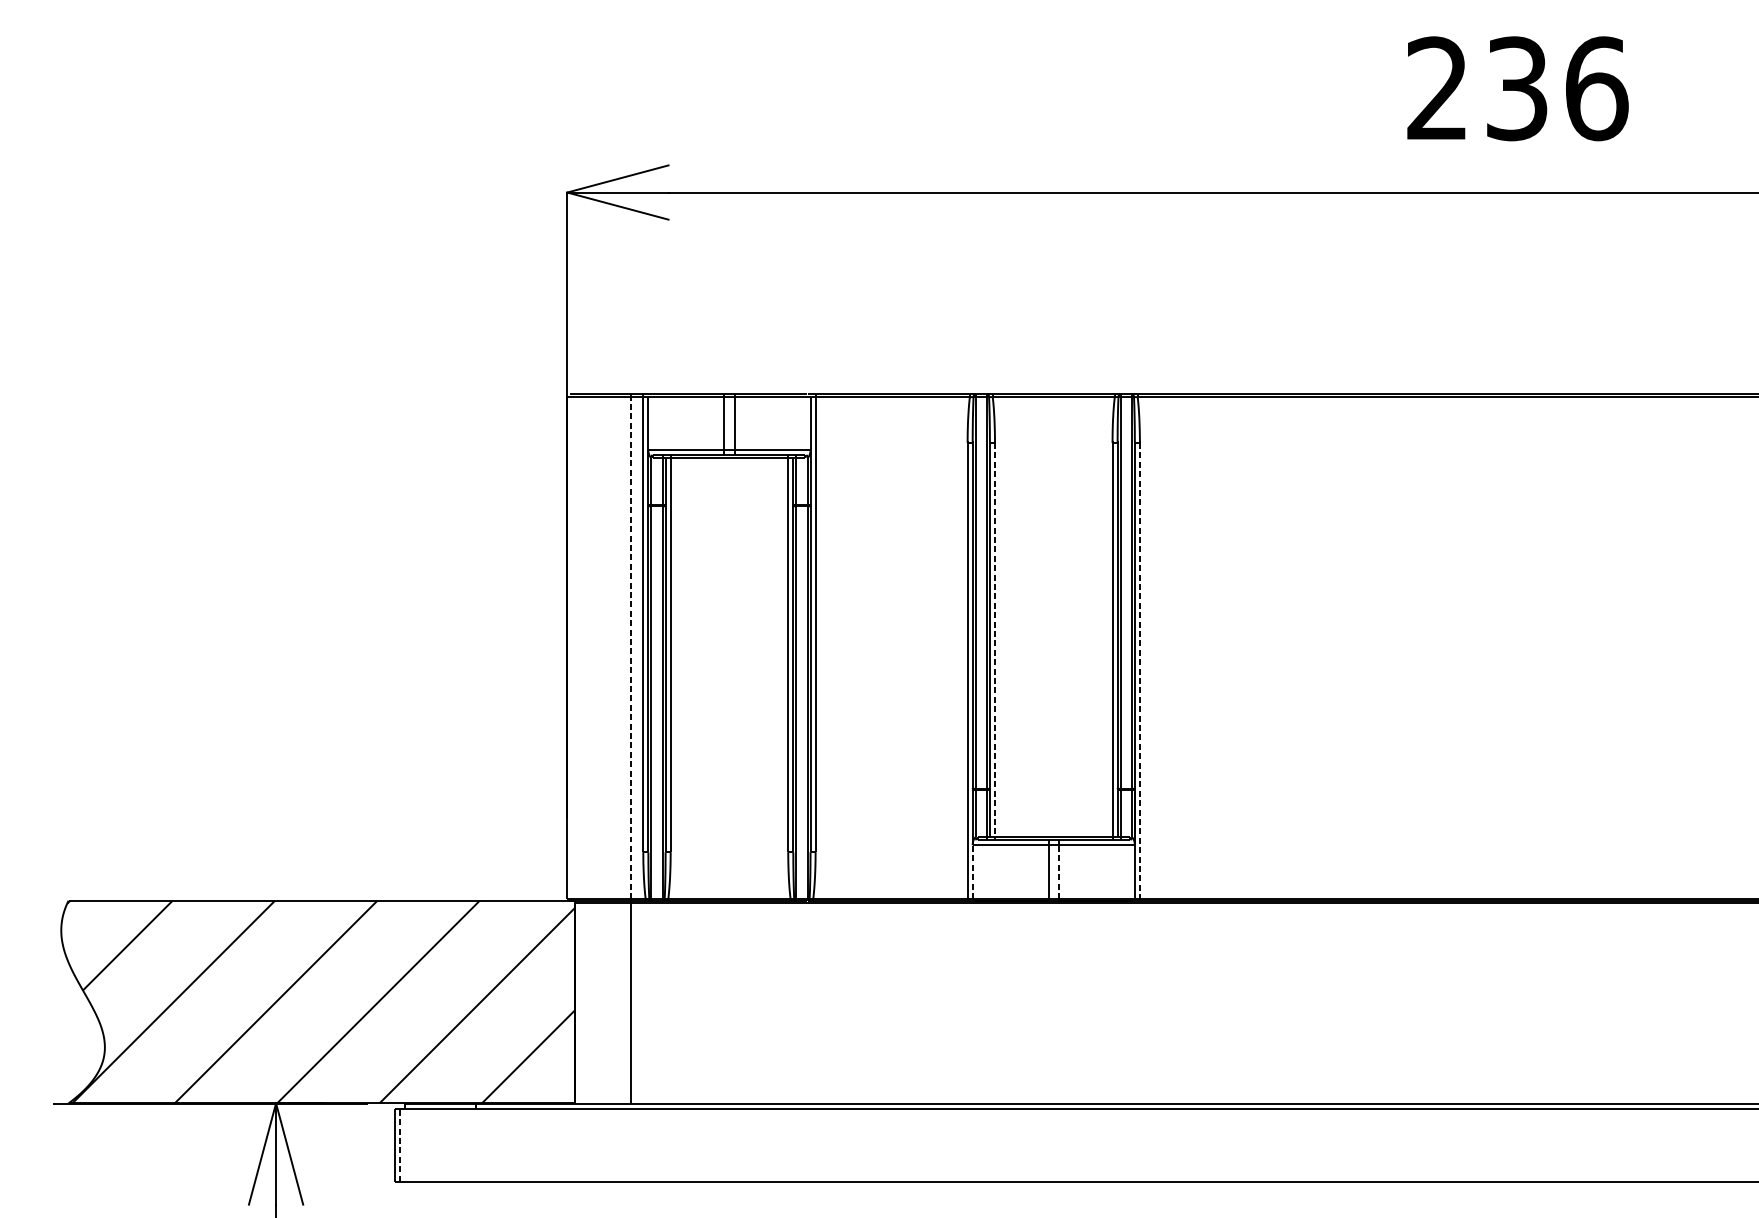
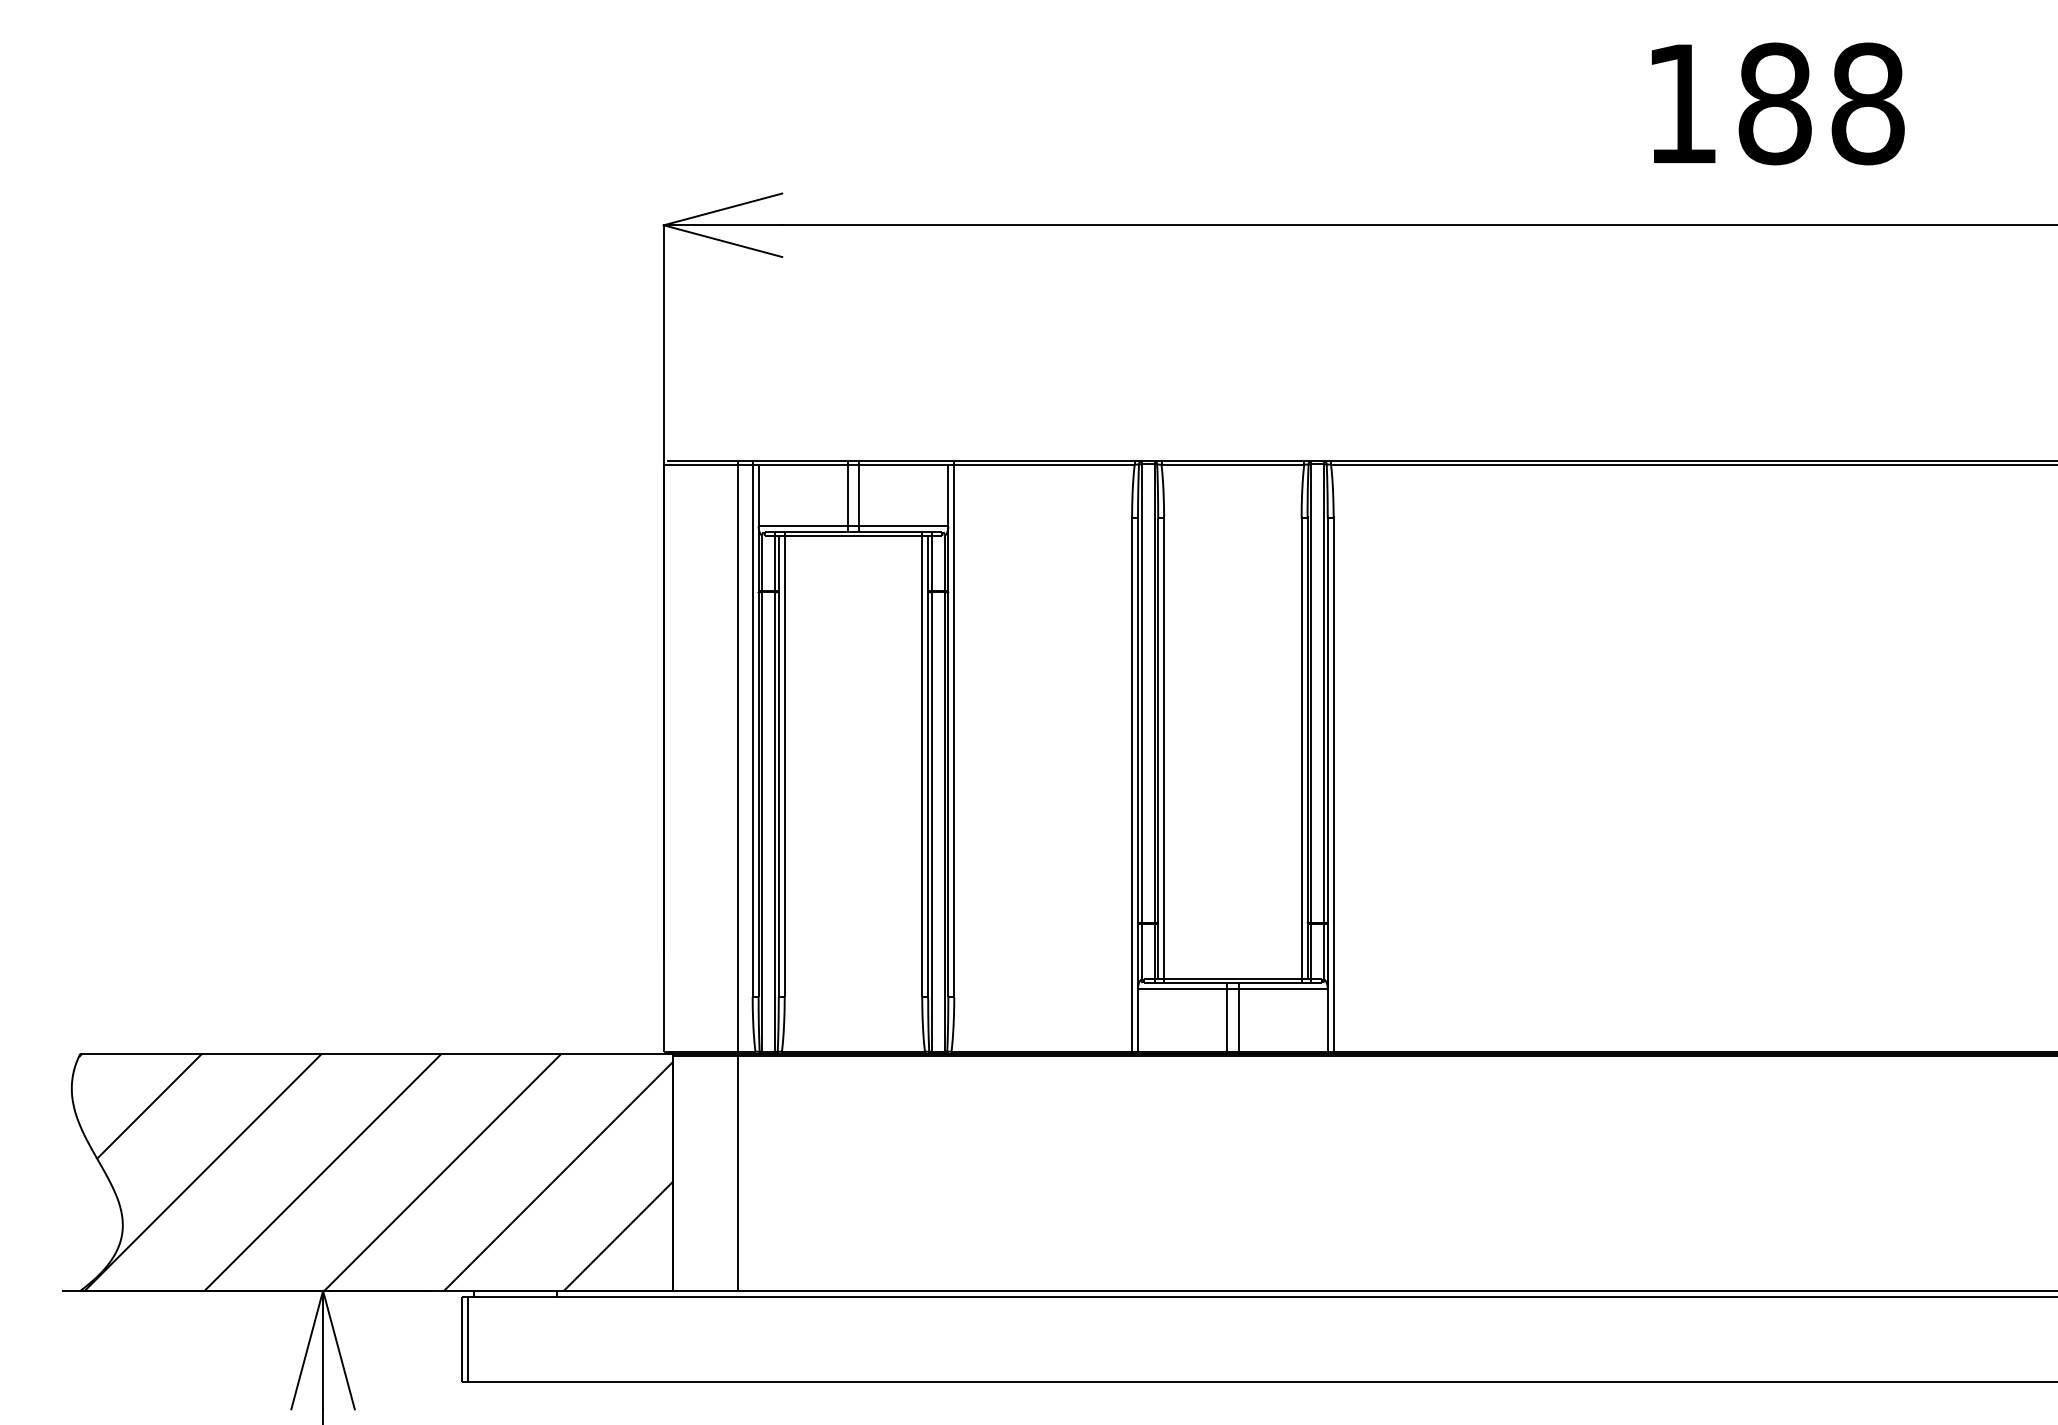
text: (1517, 88) -> (1775, 103), 236 -> 188
line: (995, 639) -> (1164, 748), dashed -> solid
line: (630, 647) -> (737, 757), dashed -> solid
line: (1139, 670) -> (1333, 784), dashed -> solid
line: (973, 871) -> (1138, 1019), dashed -> solid
line: (1058, 871) -> (1238, 1019), dashed -> solid
line: (400, 1144) -> (468, 1339), dashed -> solid

